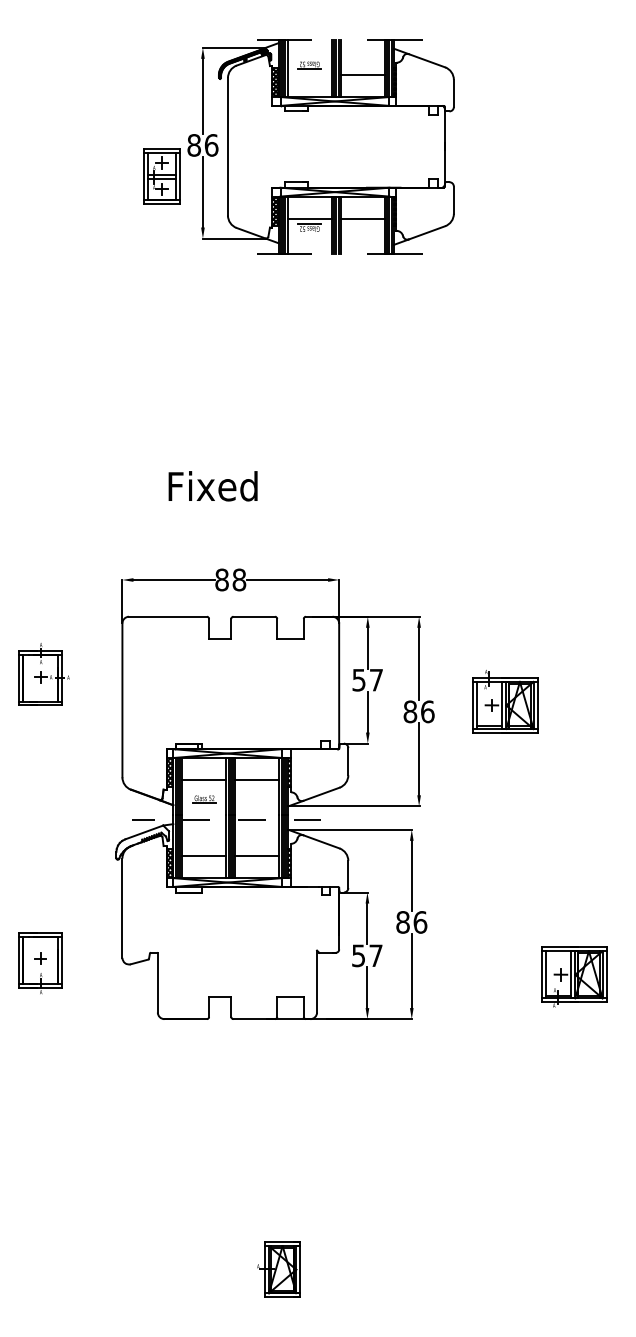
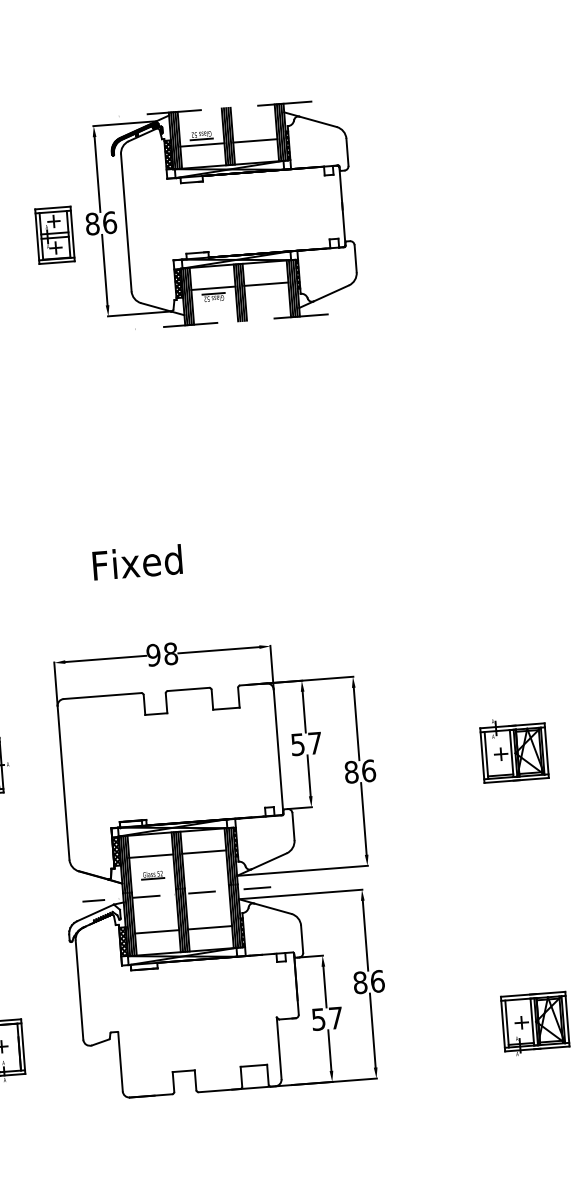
line: (309, 74) -> (202, 144), added
part: (161, 176) -> (54, 235), moved
text: (221, 579) -> (153, 654), 88 -> 98
part: (505, 701) -> (514, 749), moved

